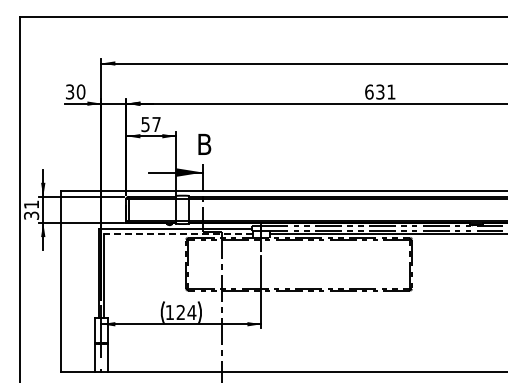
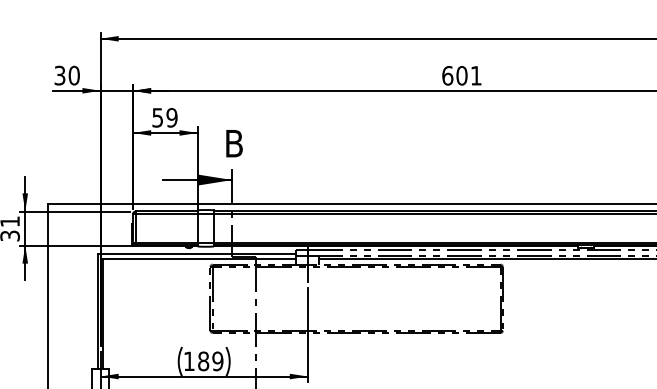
text: (380, 91) -> (462, 75), 631 -> 601
text: (156, 124) -> (171, 117), 57 -> 59
line: (178, 233) -> (200, 258), dashed -> solid
text: (186, 312) -> (210, 361), 124 -> 189

